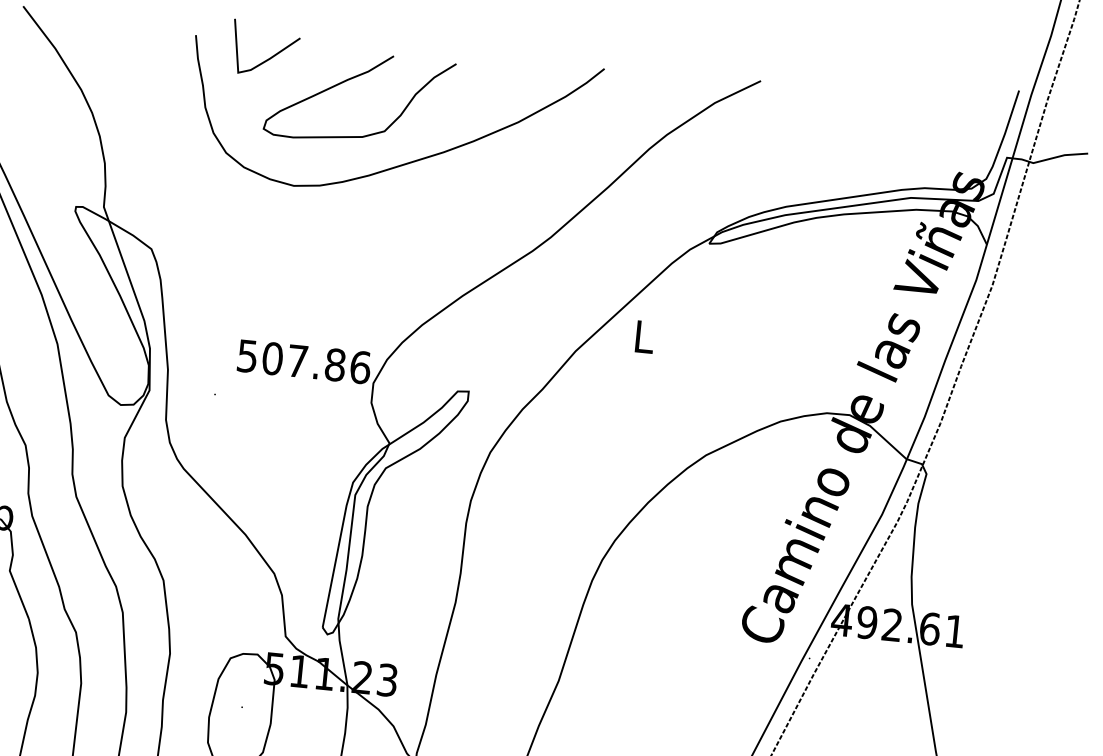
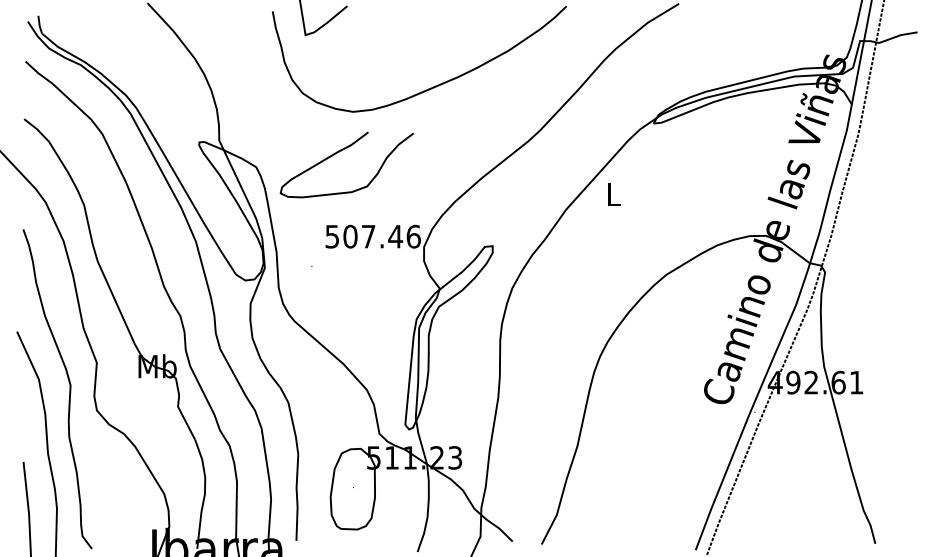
curve: (350, 80) -> (339, 152), moved
text: (335, 364) -> (395, 236), 507.86 -> 507.46

